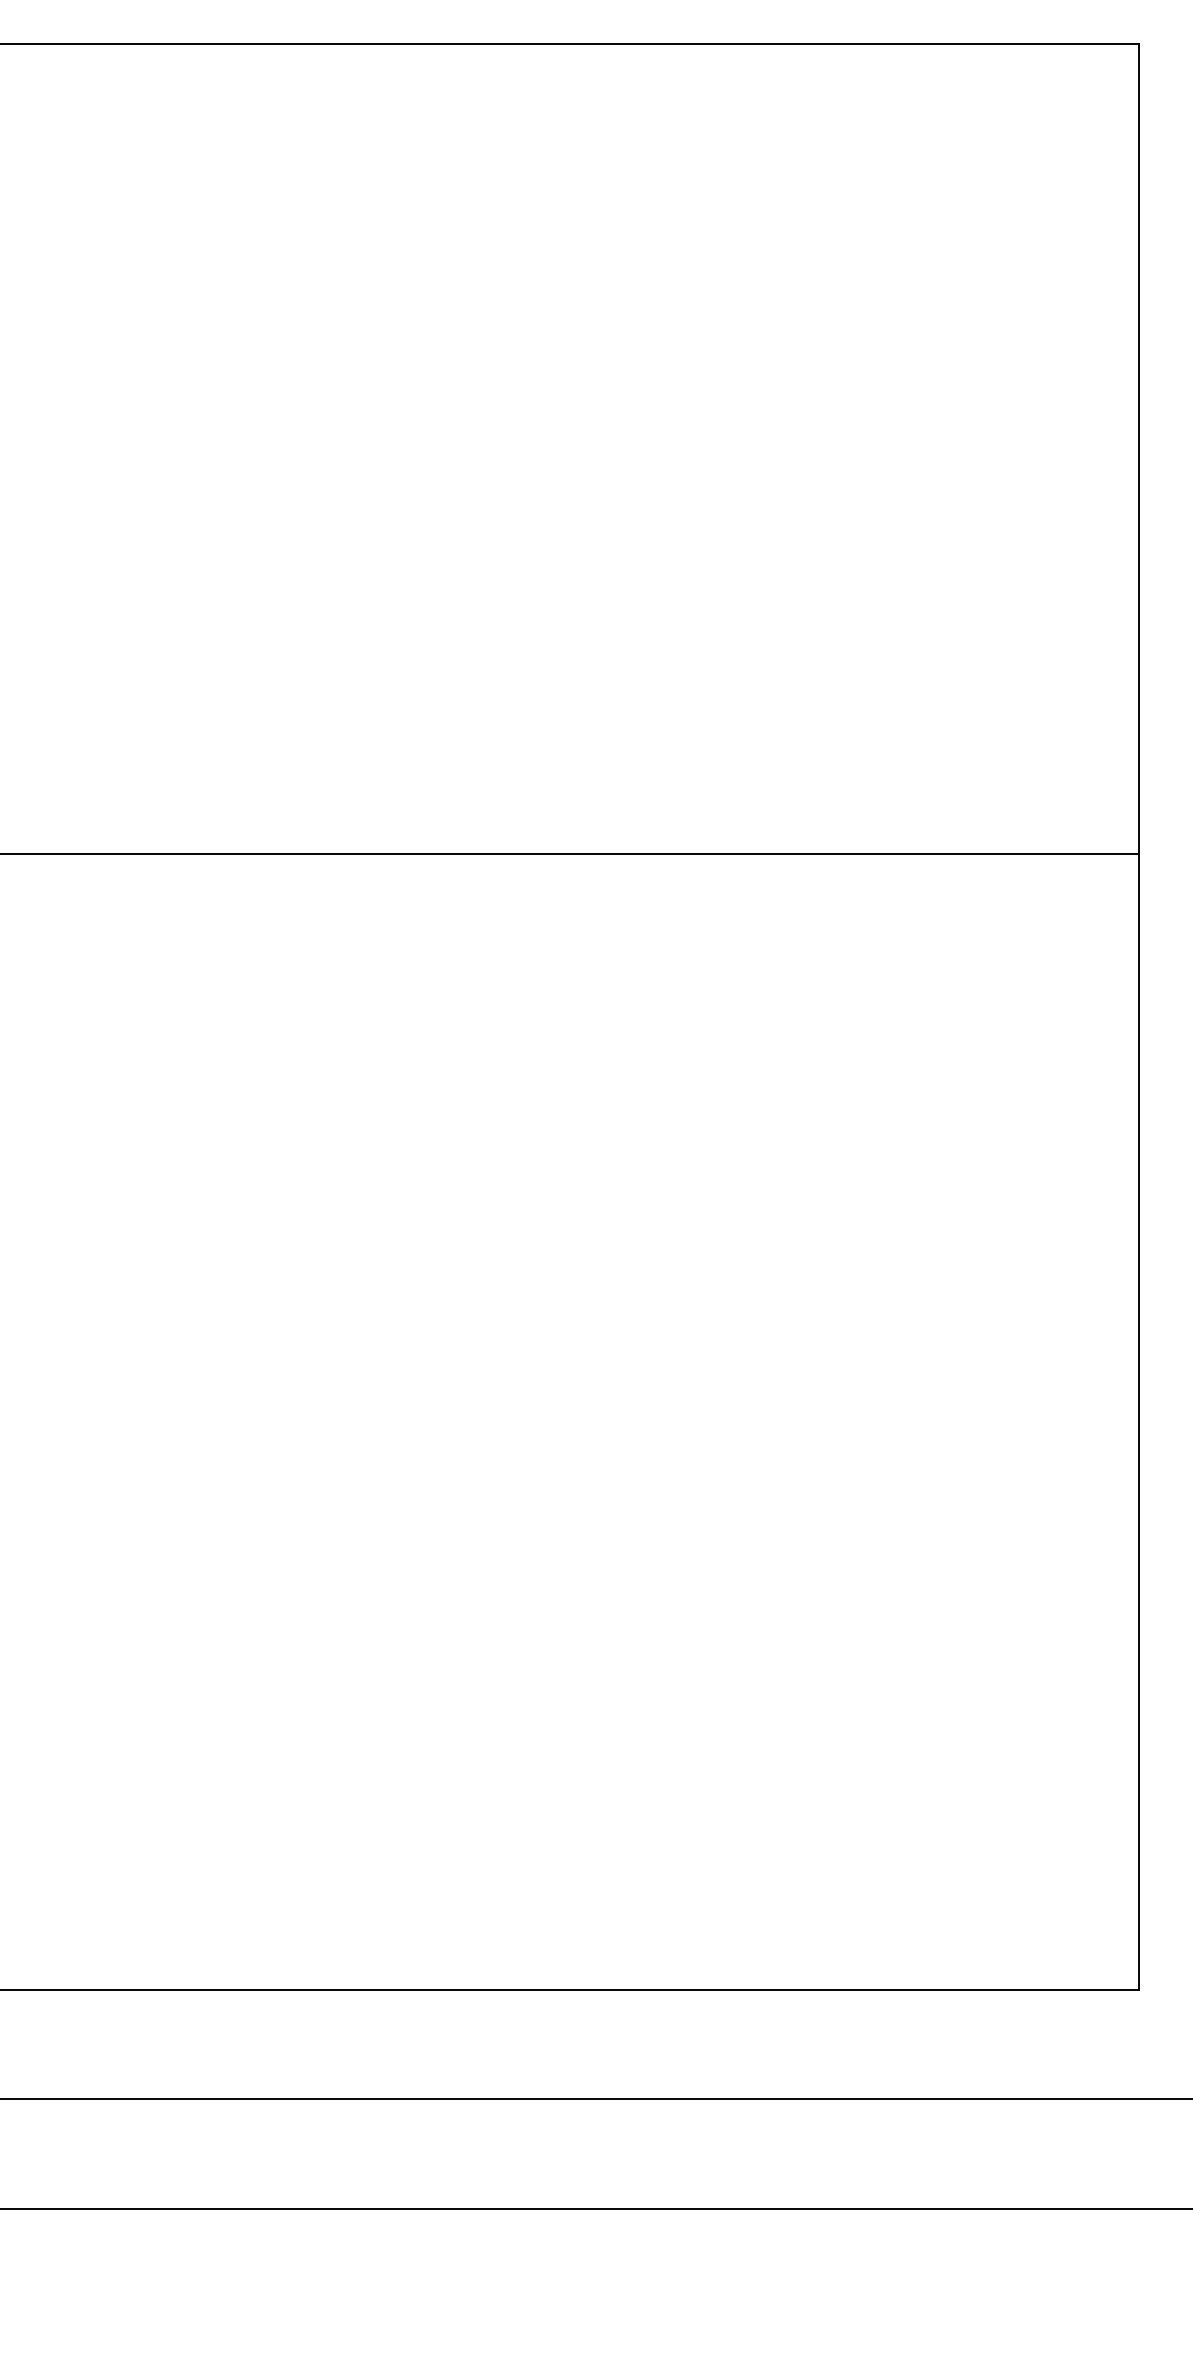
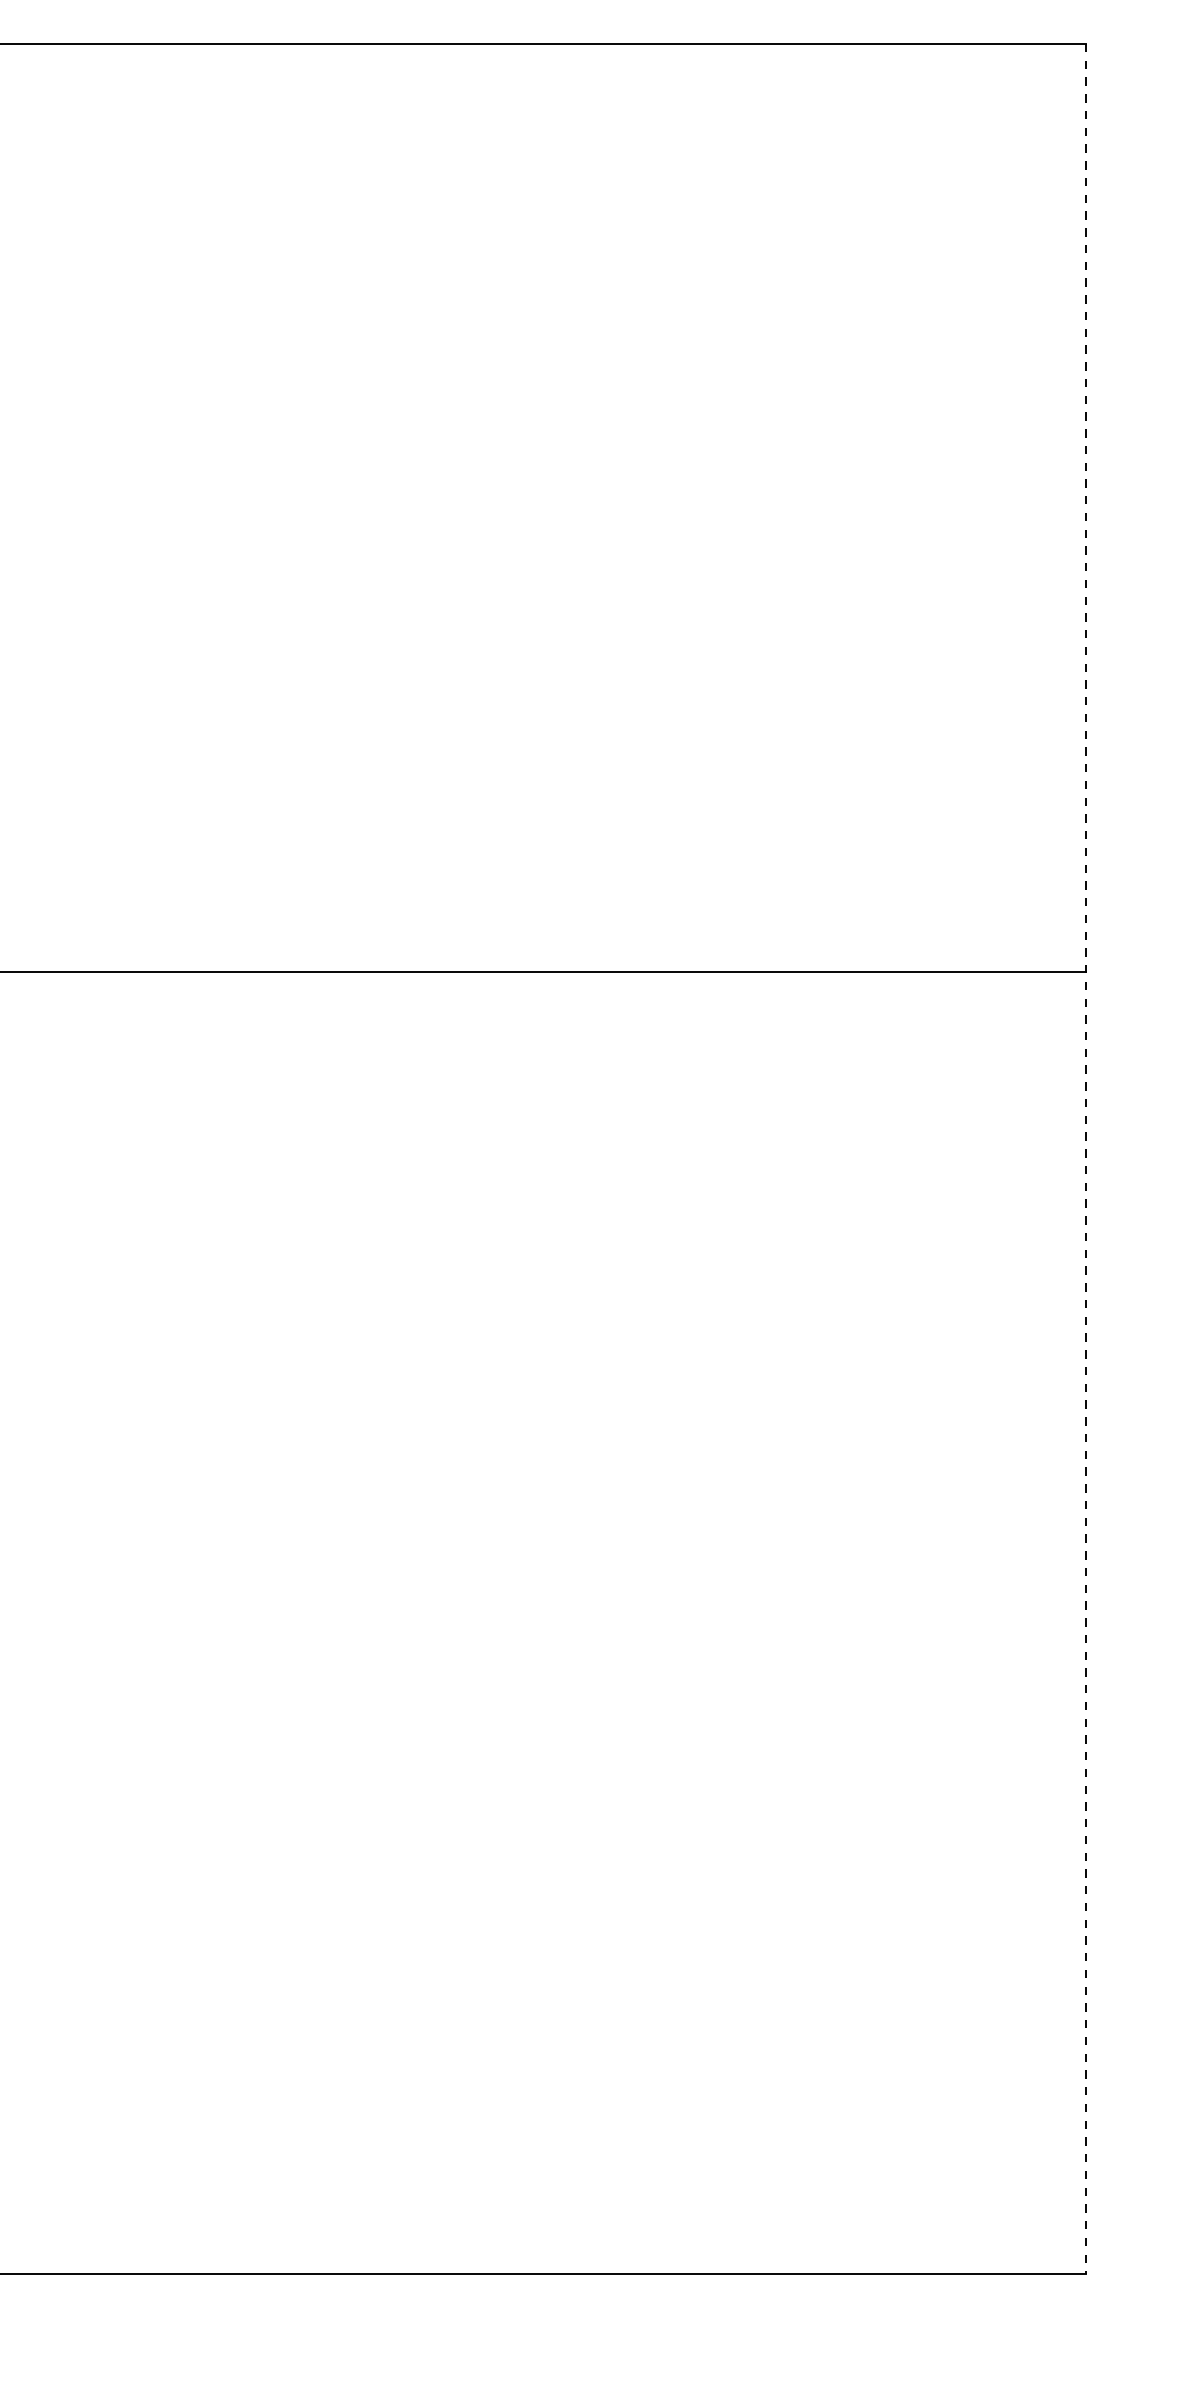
line: (1139, 1017) -> (1086, 1159), solid -> dashed

